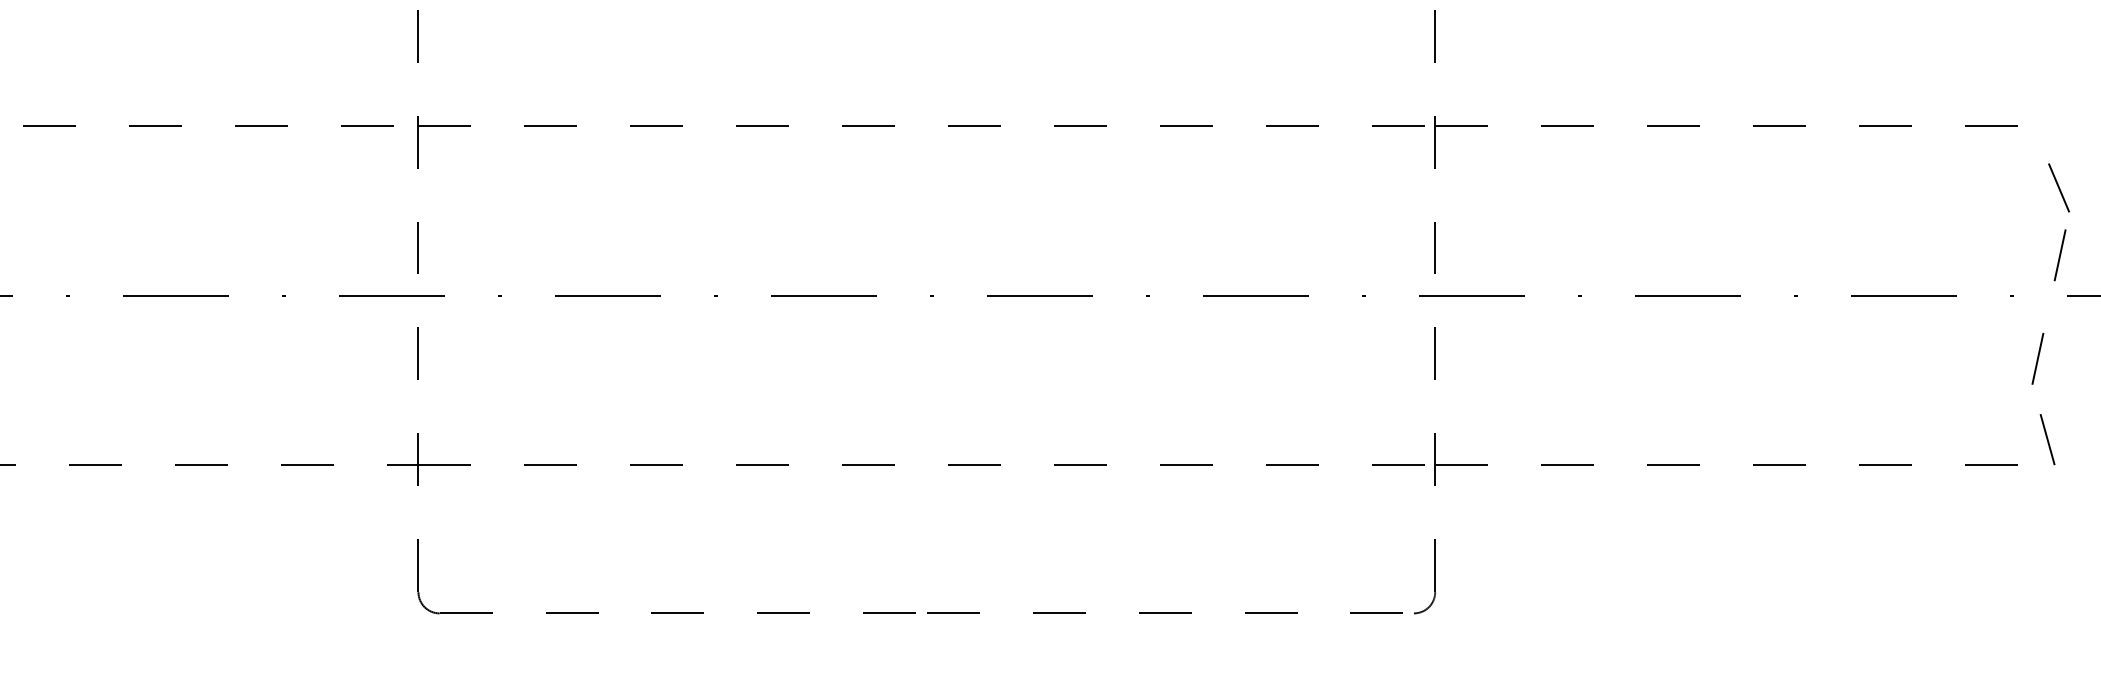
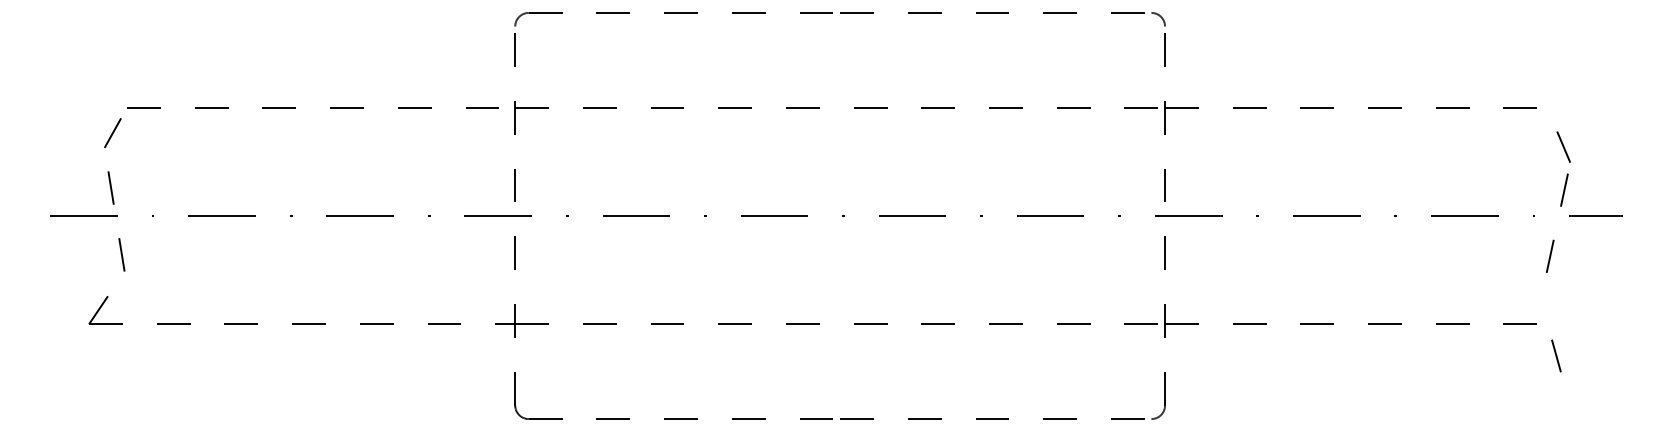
line: (2047, 438) -> (1556, 355), moved

